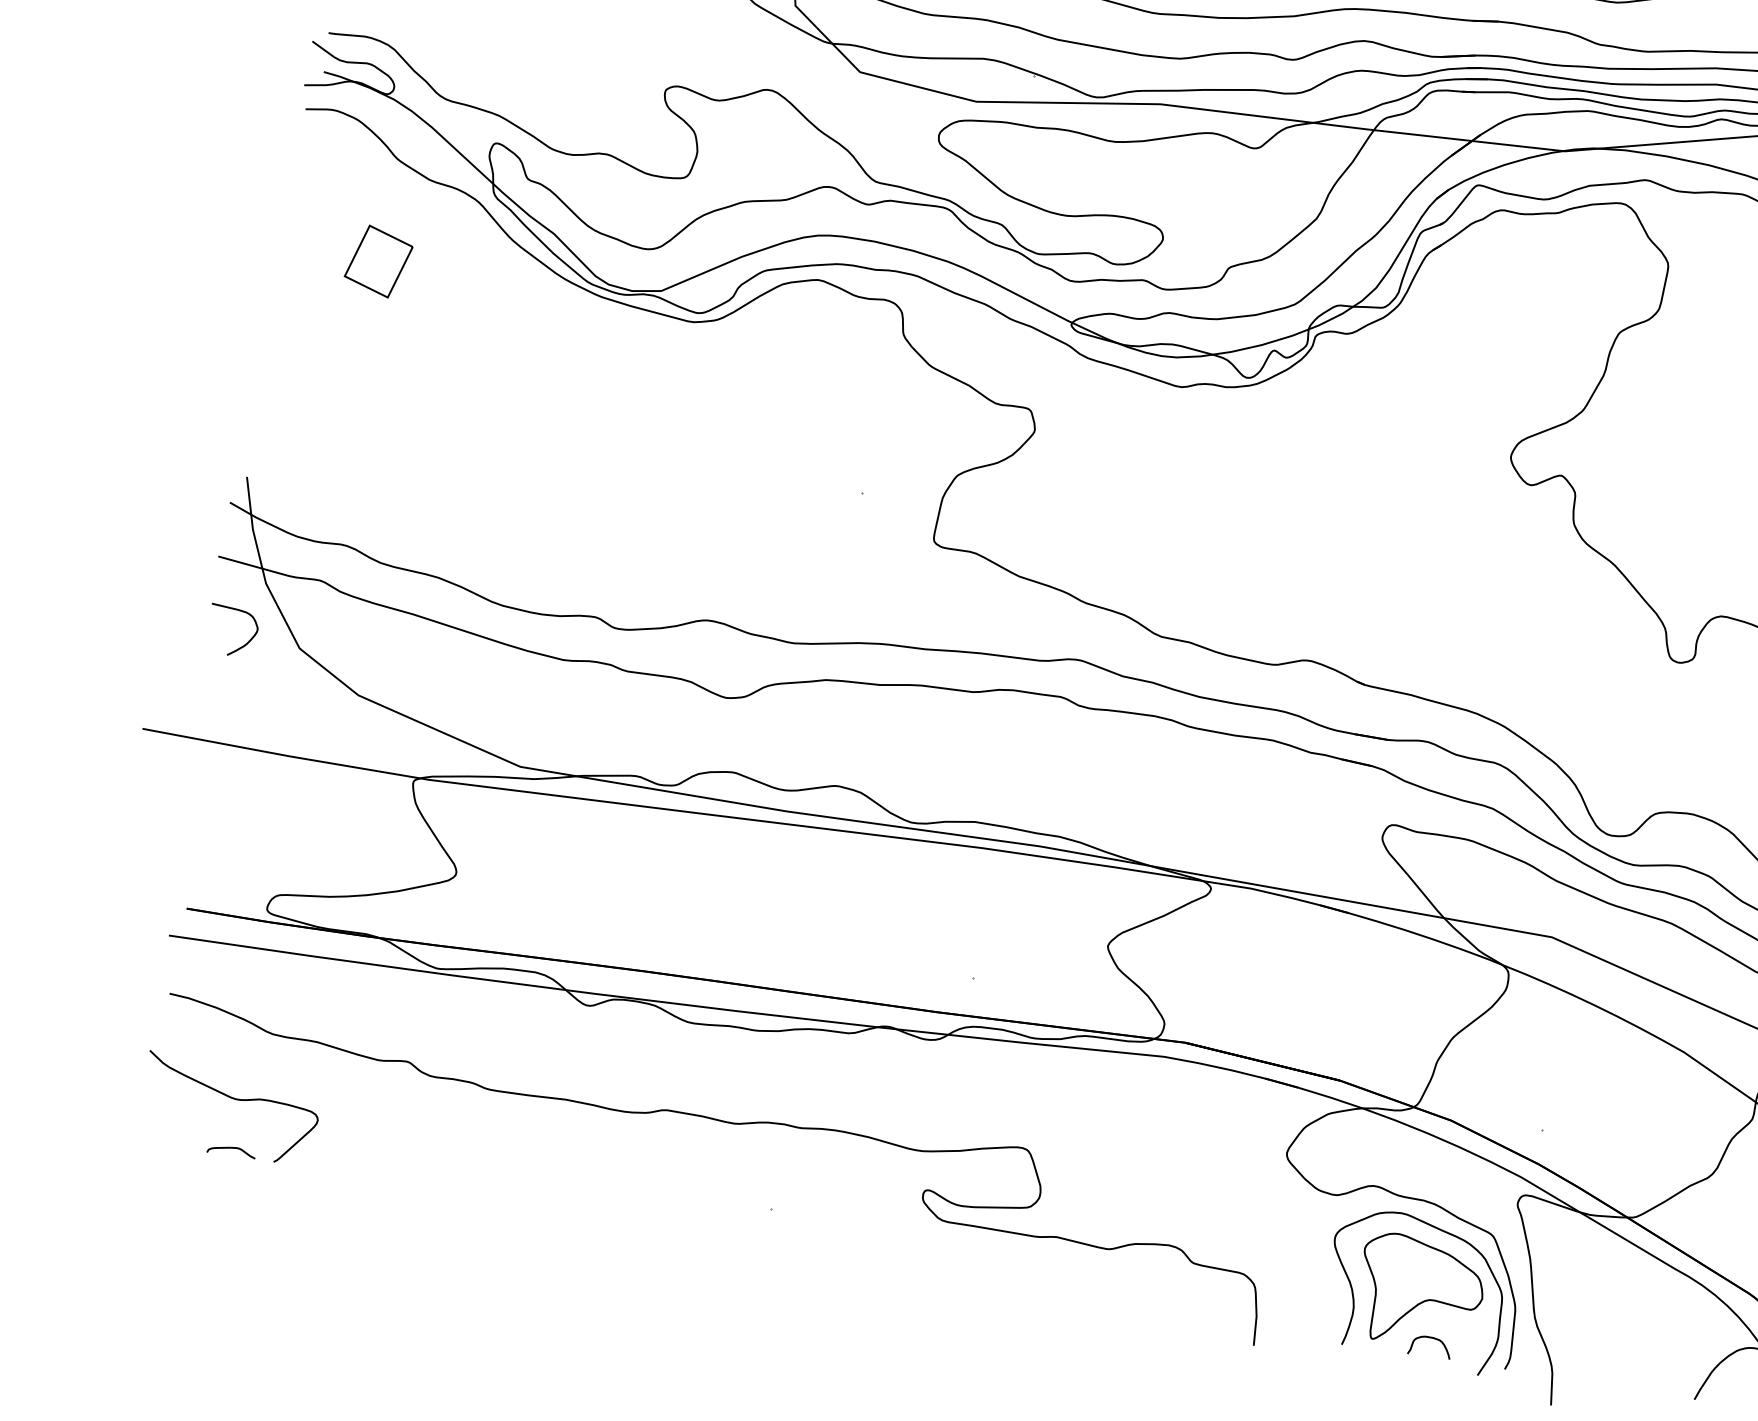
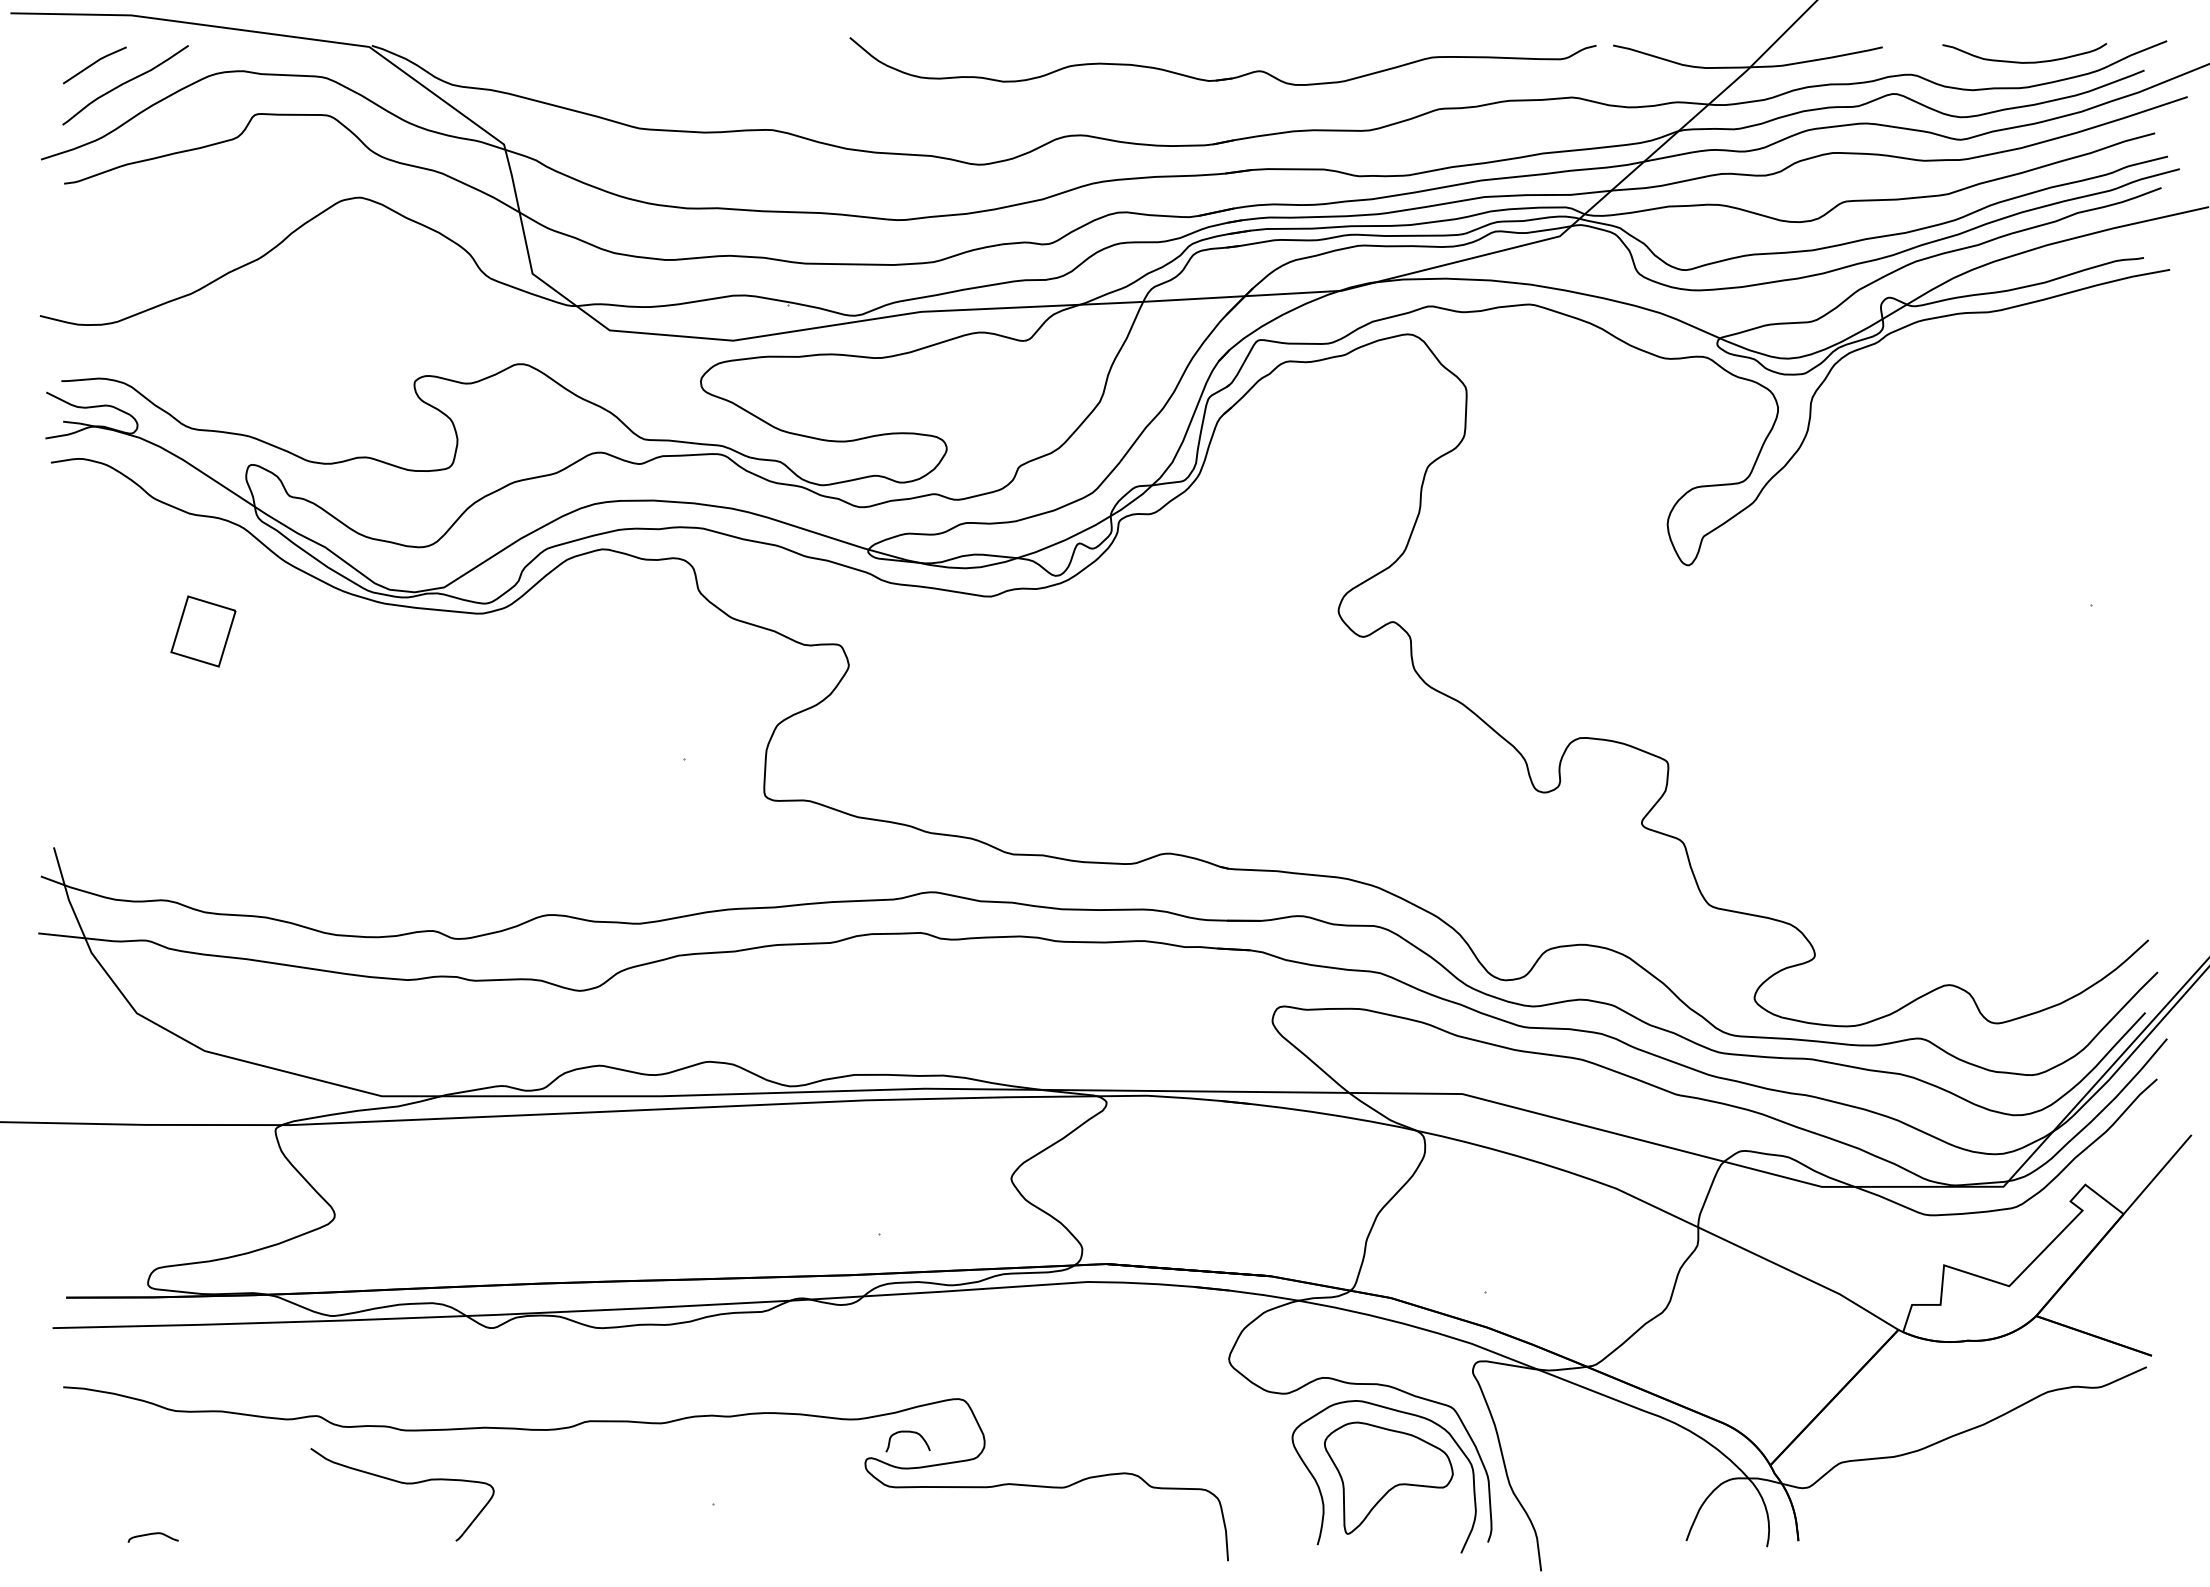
part: (378, 261) -> (203, 631), moved
curve: (240, 646) -> (76, 1021), removed
curve: (234, 1099) -> (405, 1484), moved
curve: (1431, 1338) -> (907, 1432), moved

